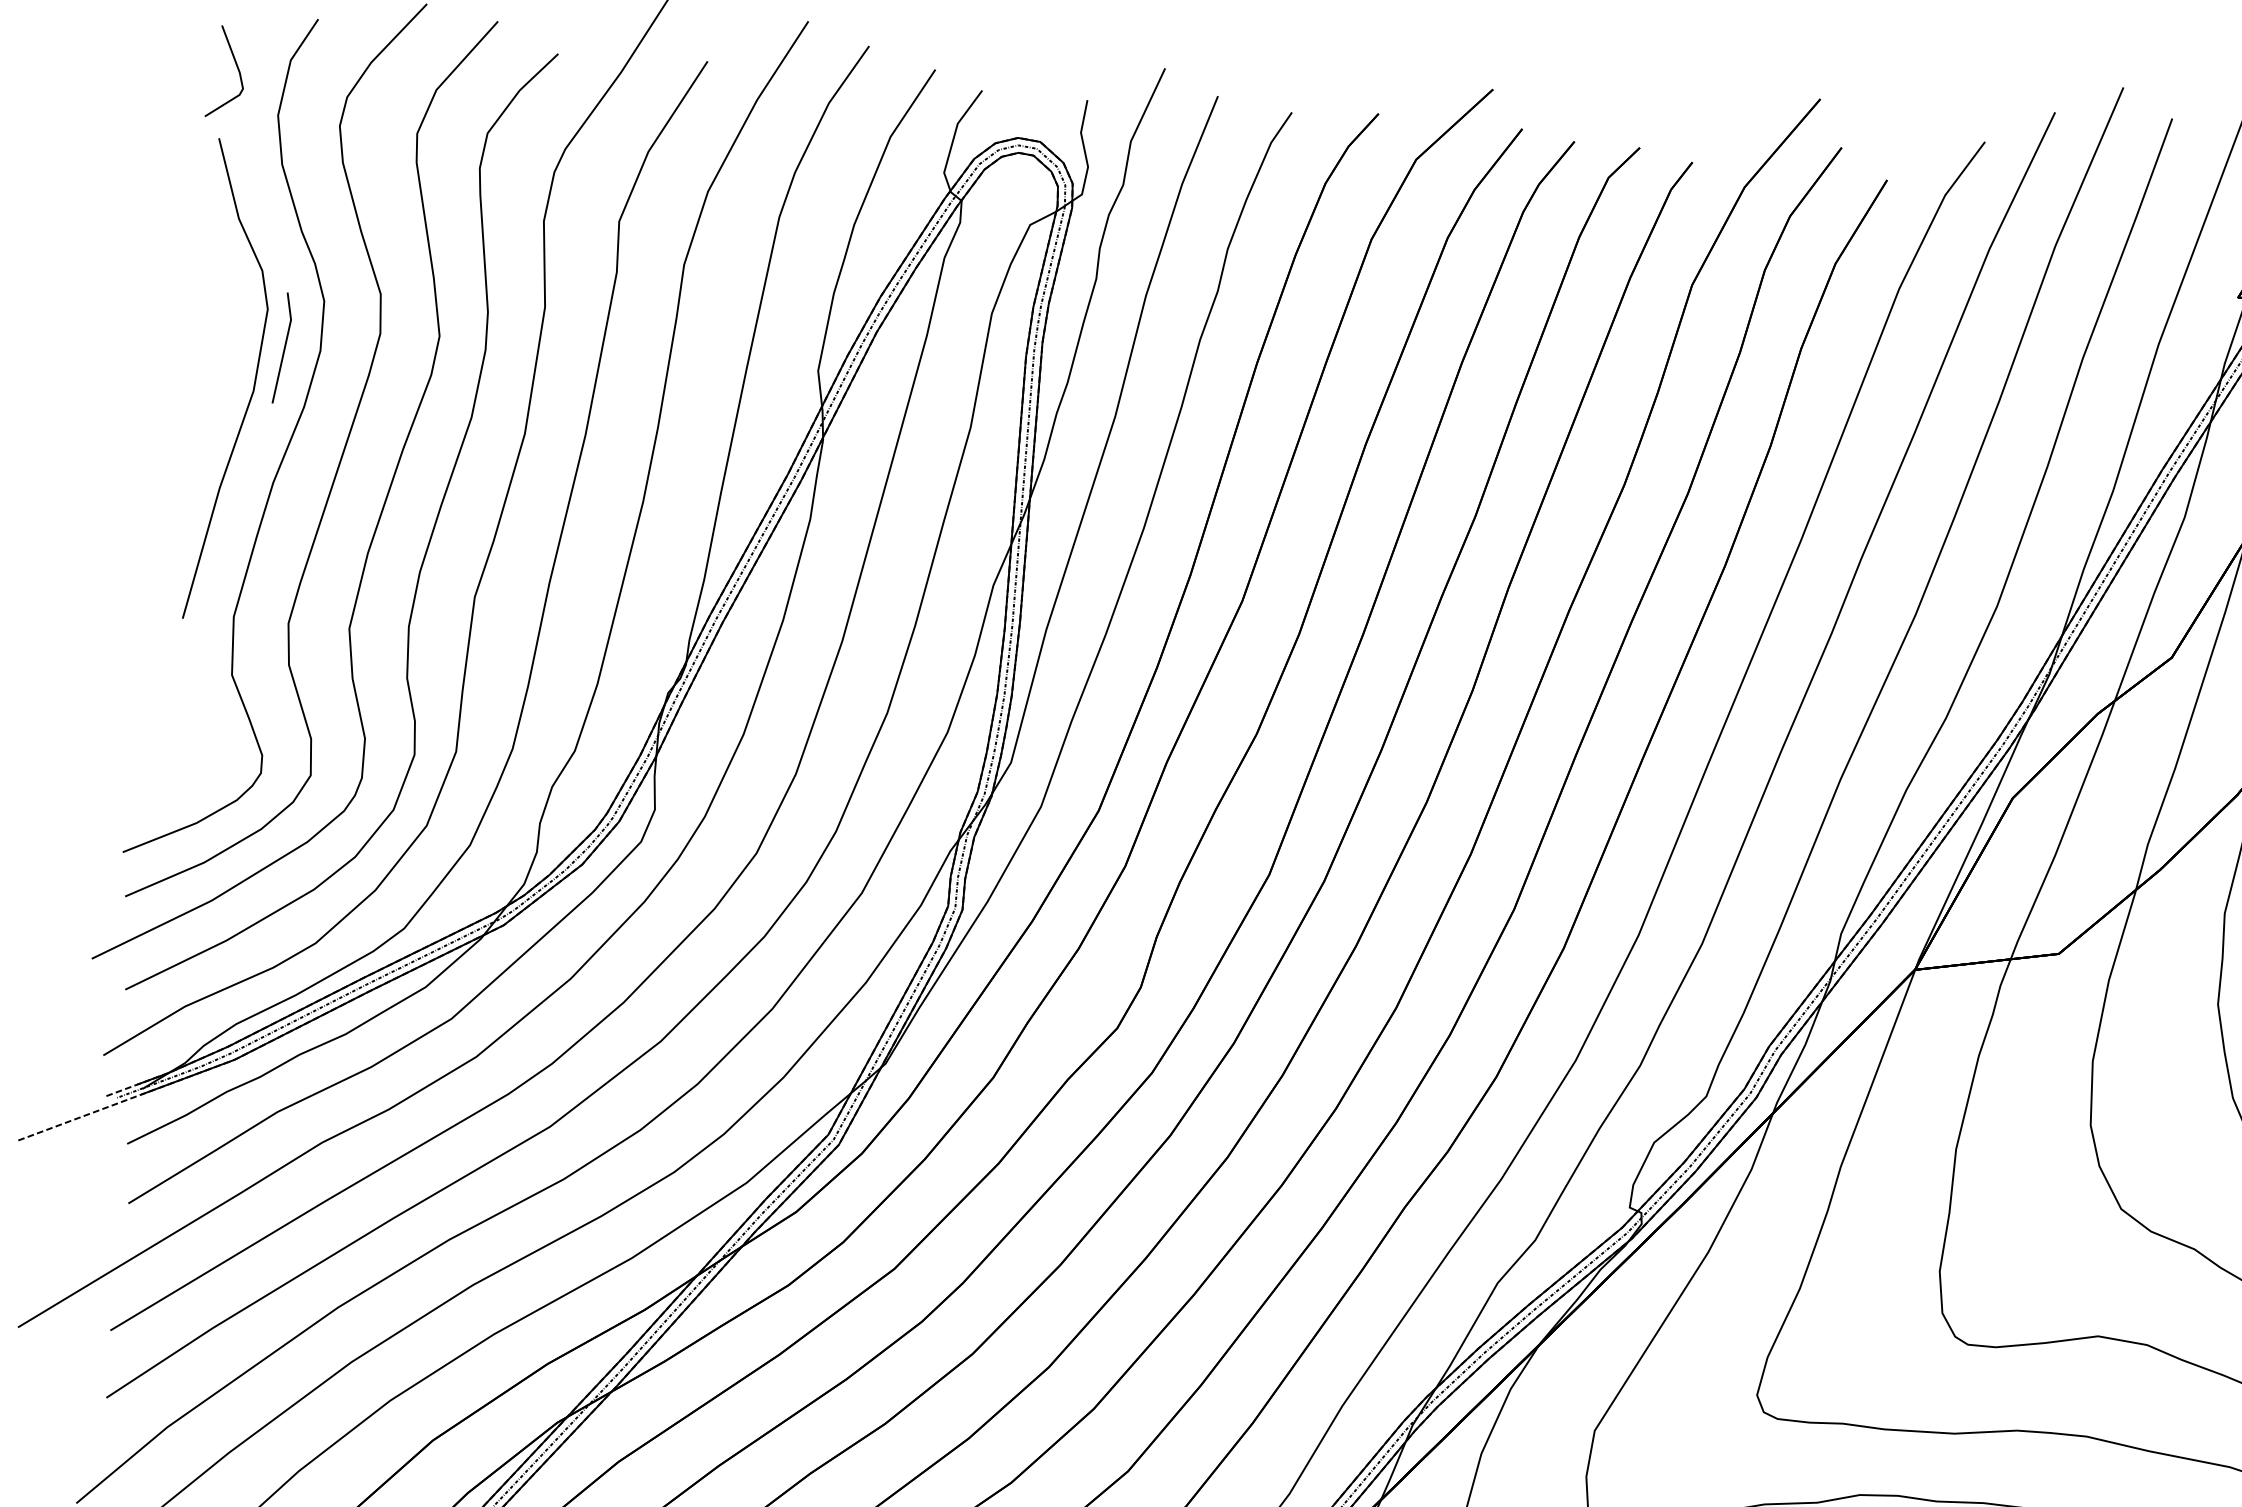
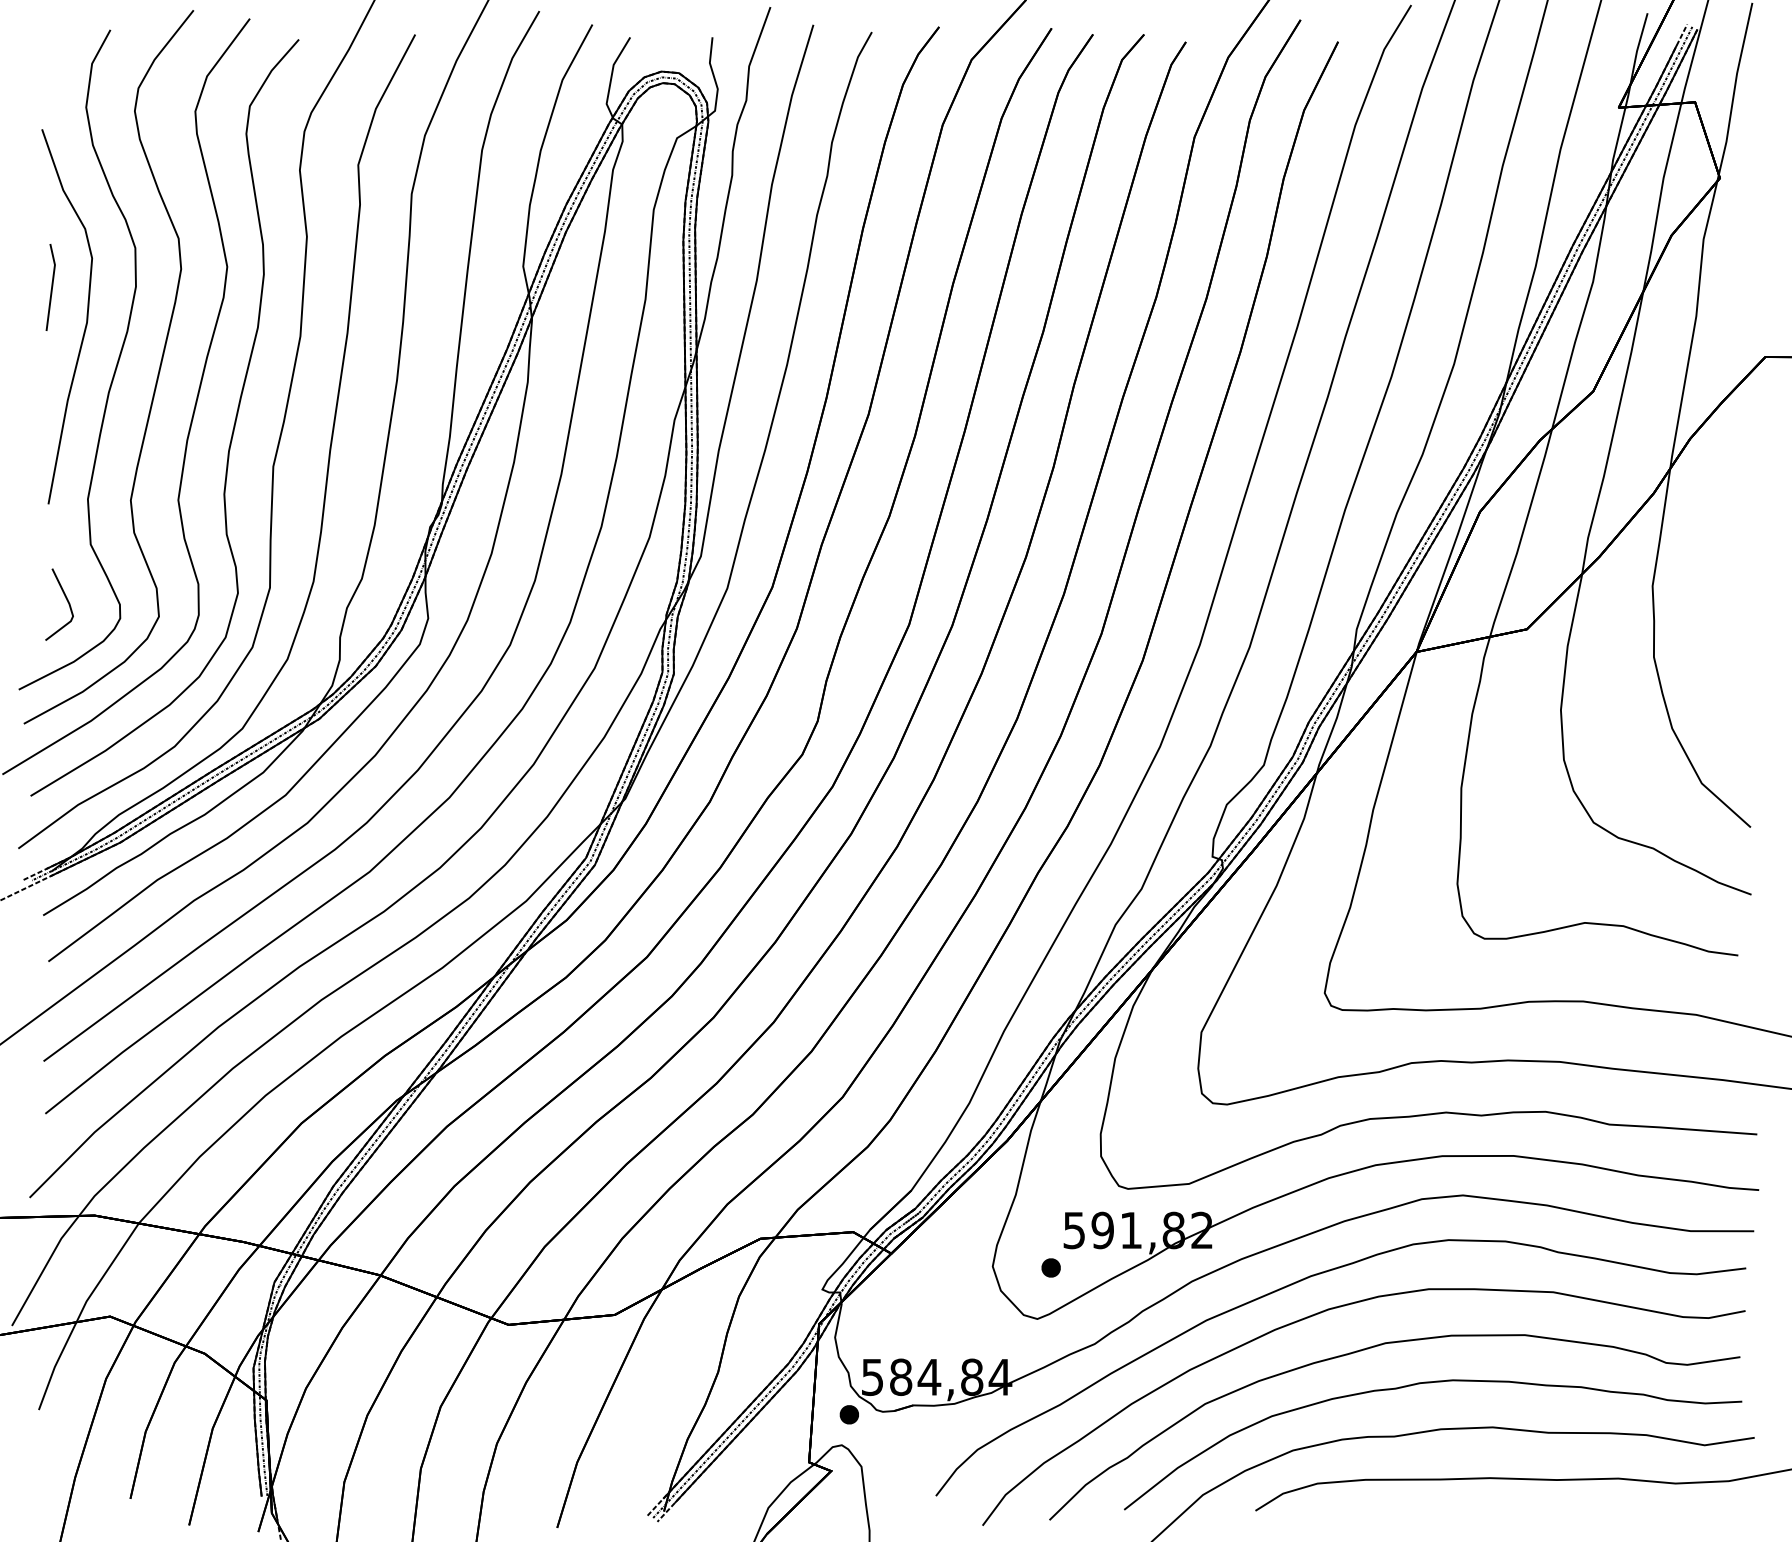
line: (236, 67) -> (66, 600), moved
line: (283, 348) -> (51, 287), moved

